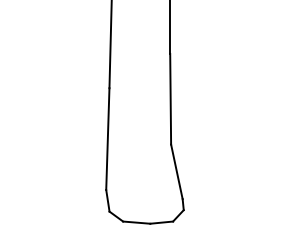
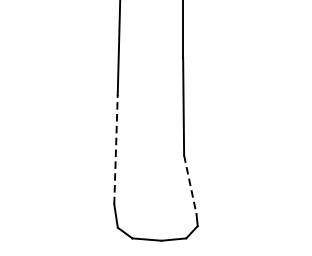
line: (107, 139) -> (115, 150), solid -> dashed
line: (176, 171) -> (189, 184), solid -> dashed

